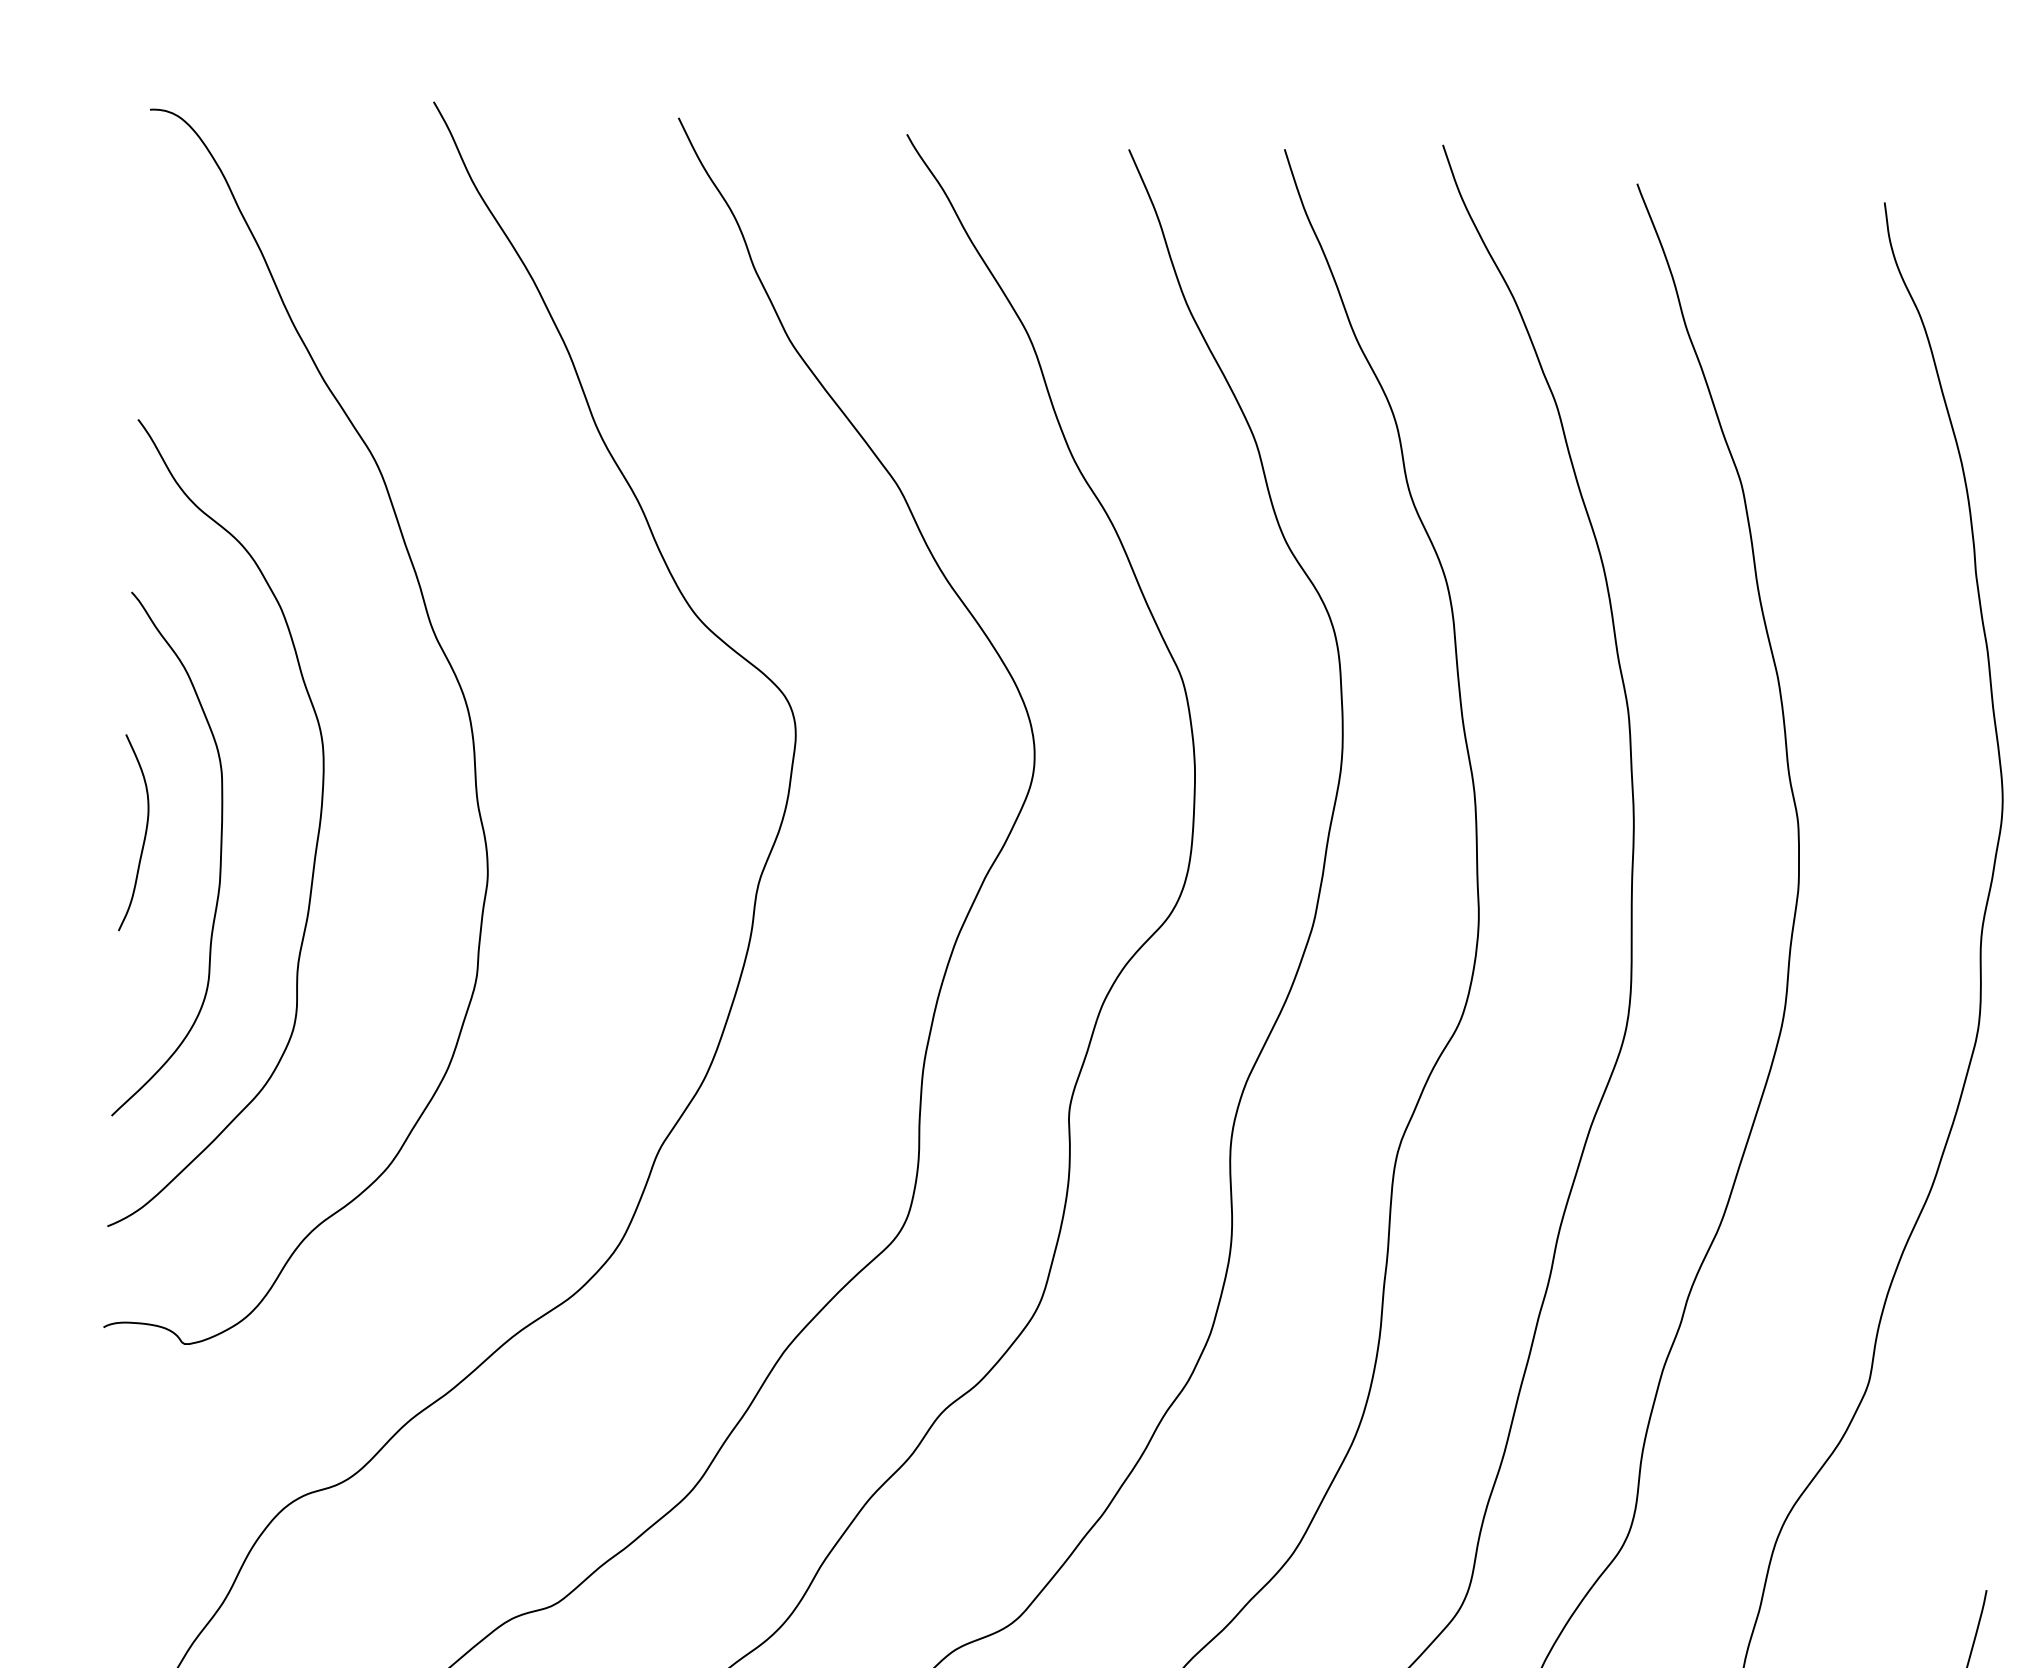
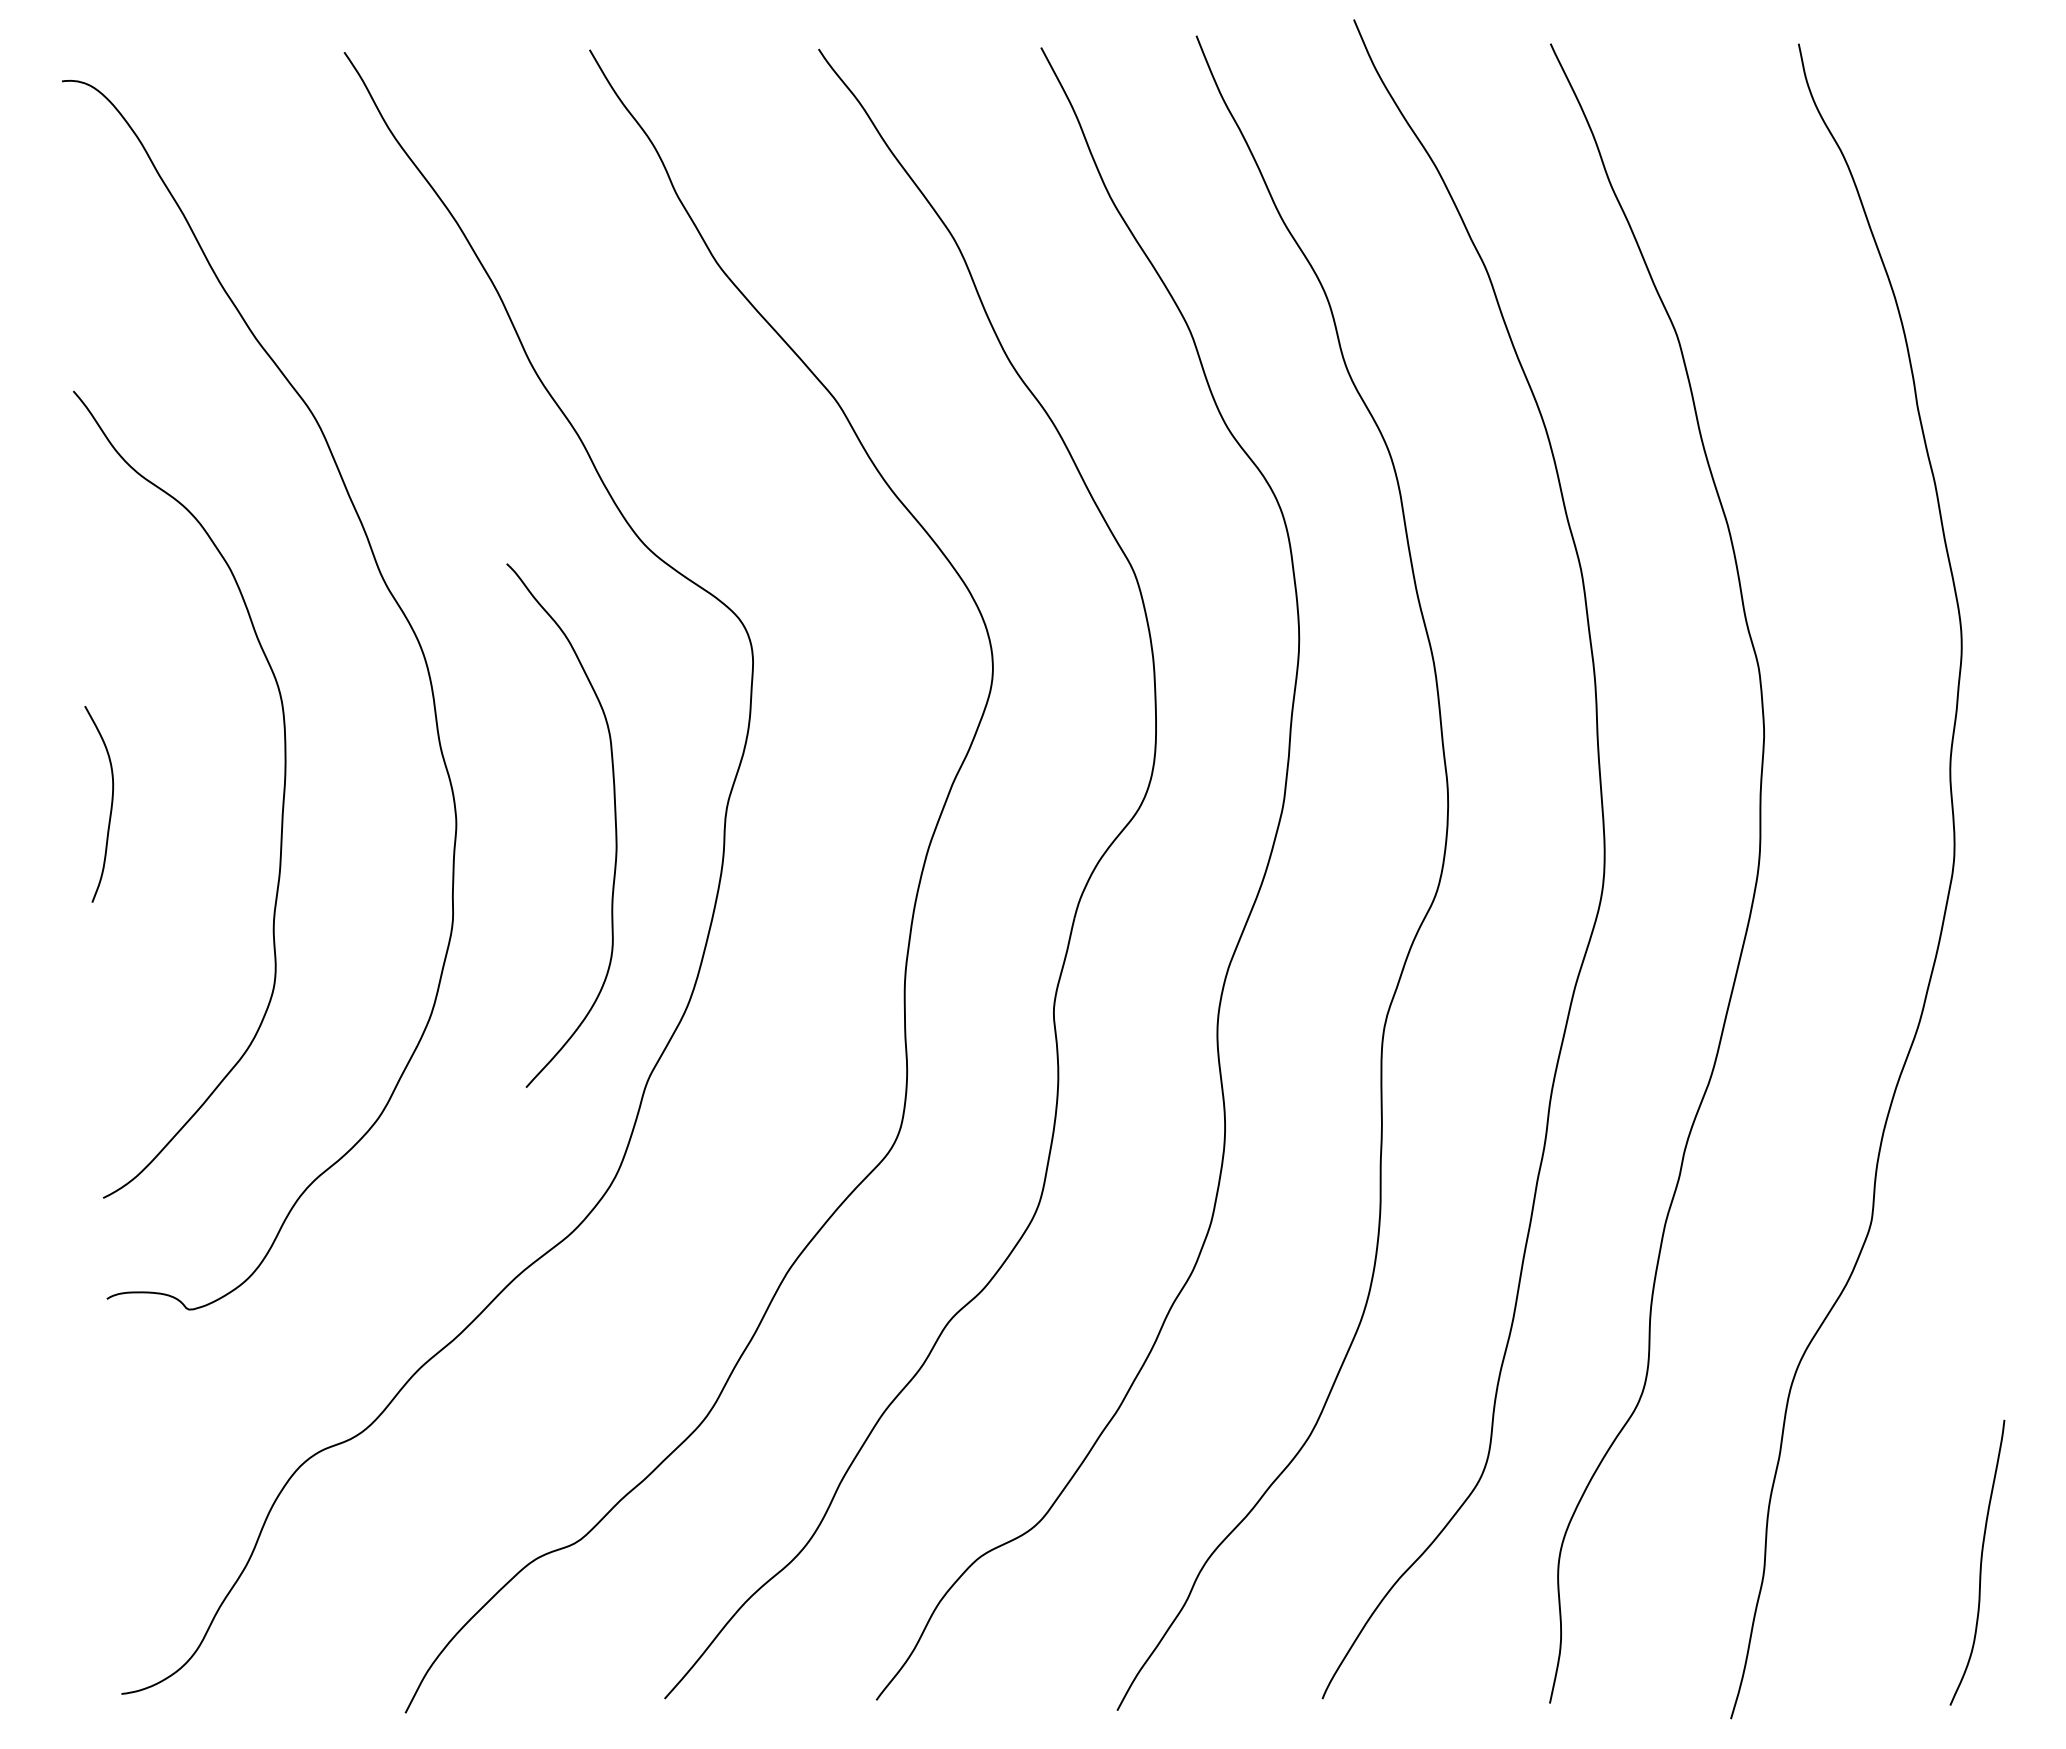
curve: (219, 857) -> (614, 821), moved

